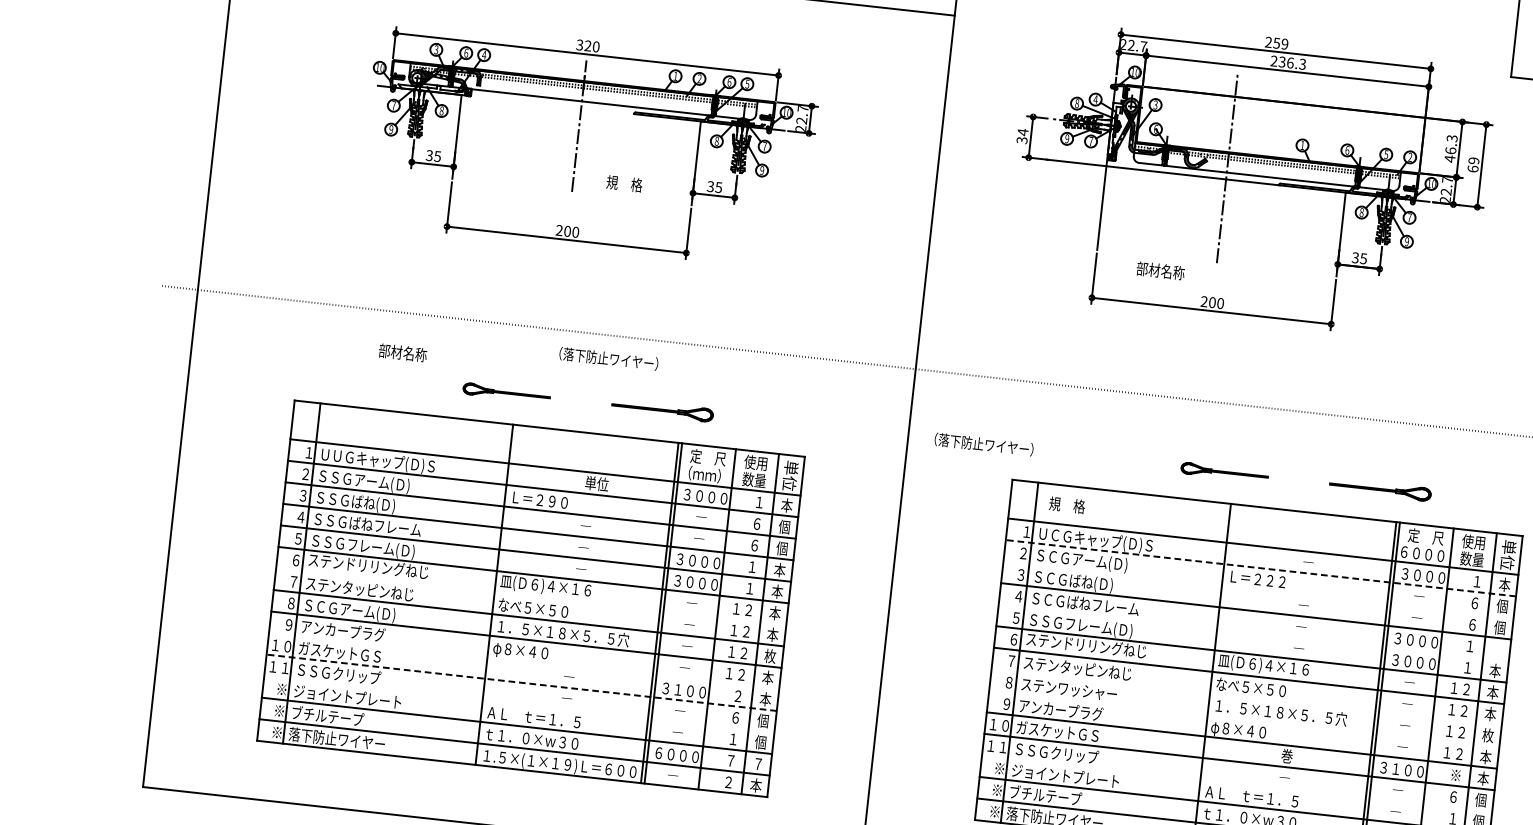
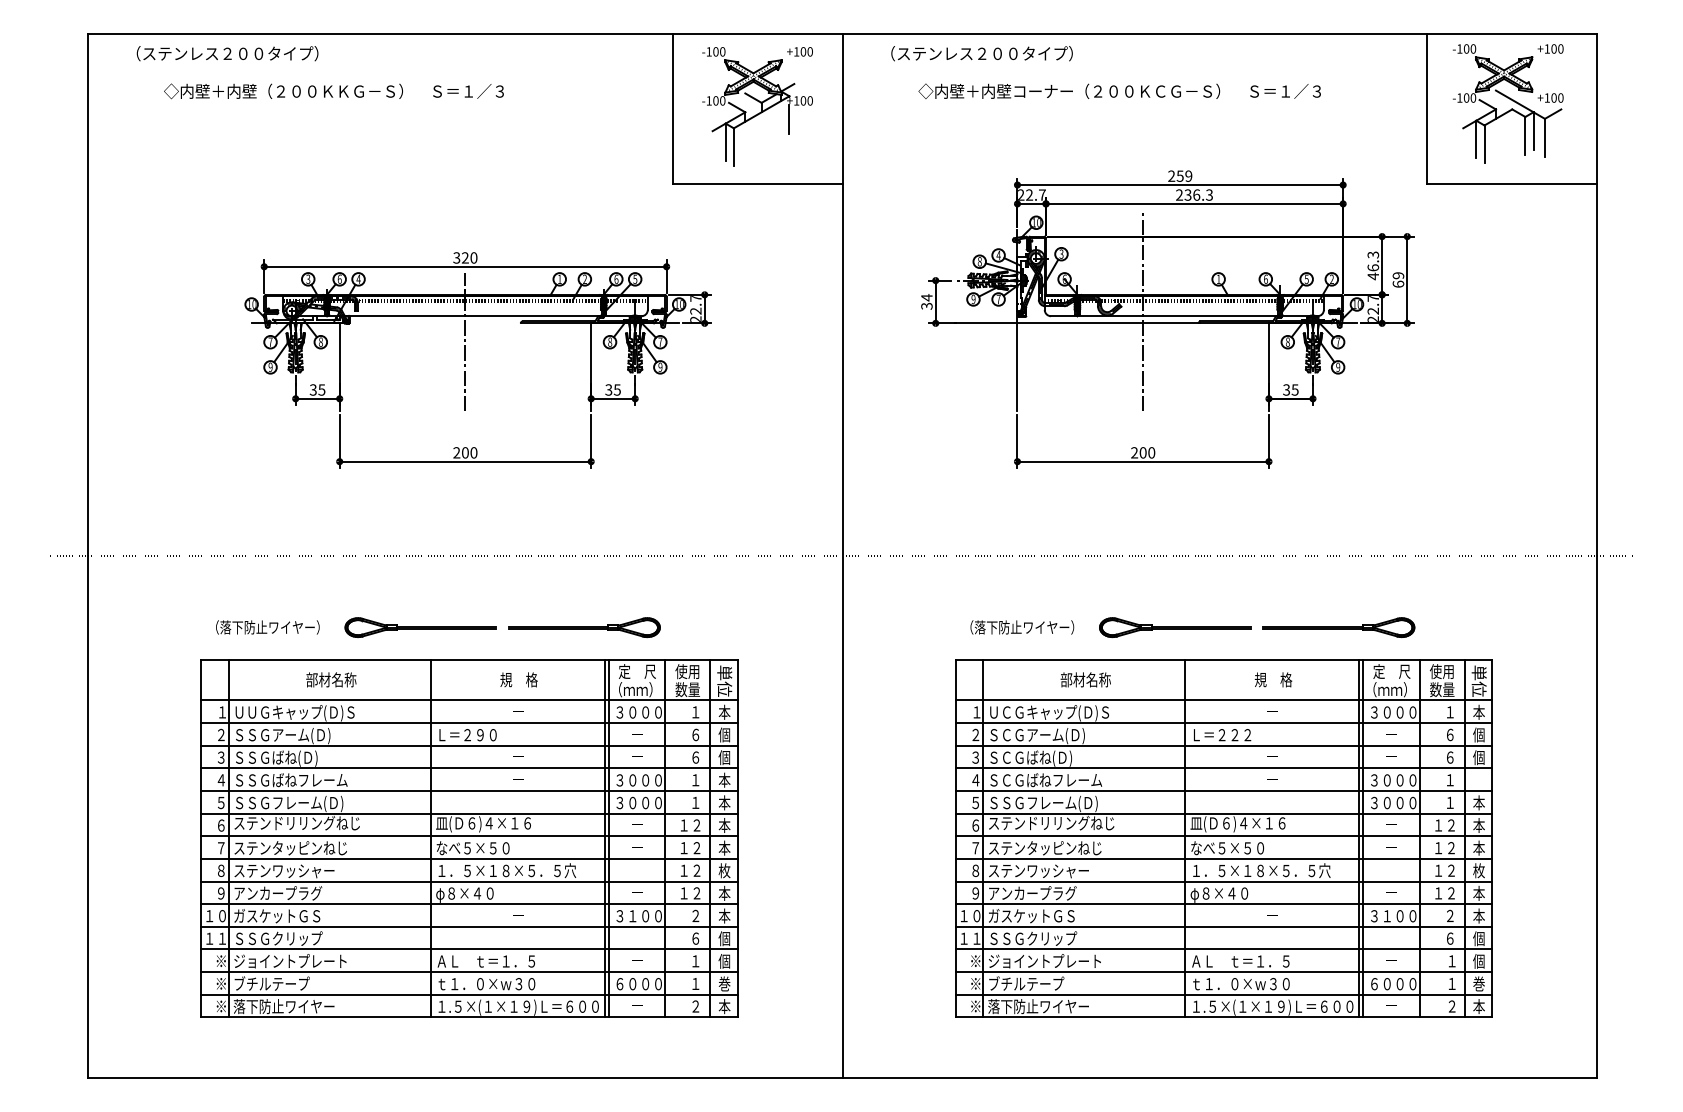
text: (624, 183) -> (518, 679), moved
text: (1160, 270) -> (1085, 679), moved
text: (403, 352) -> (331, 679), moved
text: (608, 358) -> (267, 627), moved
part: (506, 392) -> (420, 627), size x1.67
part: (662, 410) -> (584, 627), size x1.43
text: (984, 444) -> (1022, 627), moved
part: (1224, 472) -> (1175, 627), size x1.67
text: (596, 483) -> (524, 711), 単位 -> ―
part: (1379, 489) -> (1338, 627), size x1.43
text: (1067, 504) -> (1273, 679), moved
text: (1421, 553) -> (1389, 689), ６０００ -> （ｍｍ）
line: (1260, 568) -> (1223, 723), dashed -> solid
line: (1258, 589) -> (1223, 745), added
line: (531, 596) -> (469, 836), added
text: (351, 610) -> (284, 871), ＳＣＧアーム(Ｄ) -> ステンワッシャー
line: (1253, 633) -> (1223, 791), added
line: (524, 661) -> (469, 904), added
line: (521, 682) -> (469, 926), dashed -> solid
line: (1246, 697) -> (1223, 858), added
line: (519, 704) -> (469, 949), added
line: (1243, 718) -> (1223, 881), added
text: (1287, 755) -> (1272, 914), 巻 -> ―
text: (730, 760) -> (695, 983), ７ -> １
text: (758, 763) -> (724, 983), ７ -> 巻
text: (1455, 774) -> (1449, 915), ※ -> ２
line: (1236, 783) -> (1223, 949), added

